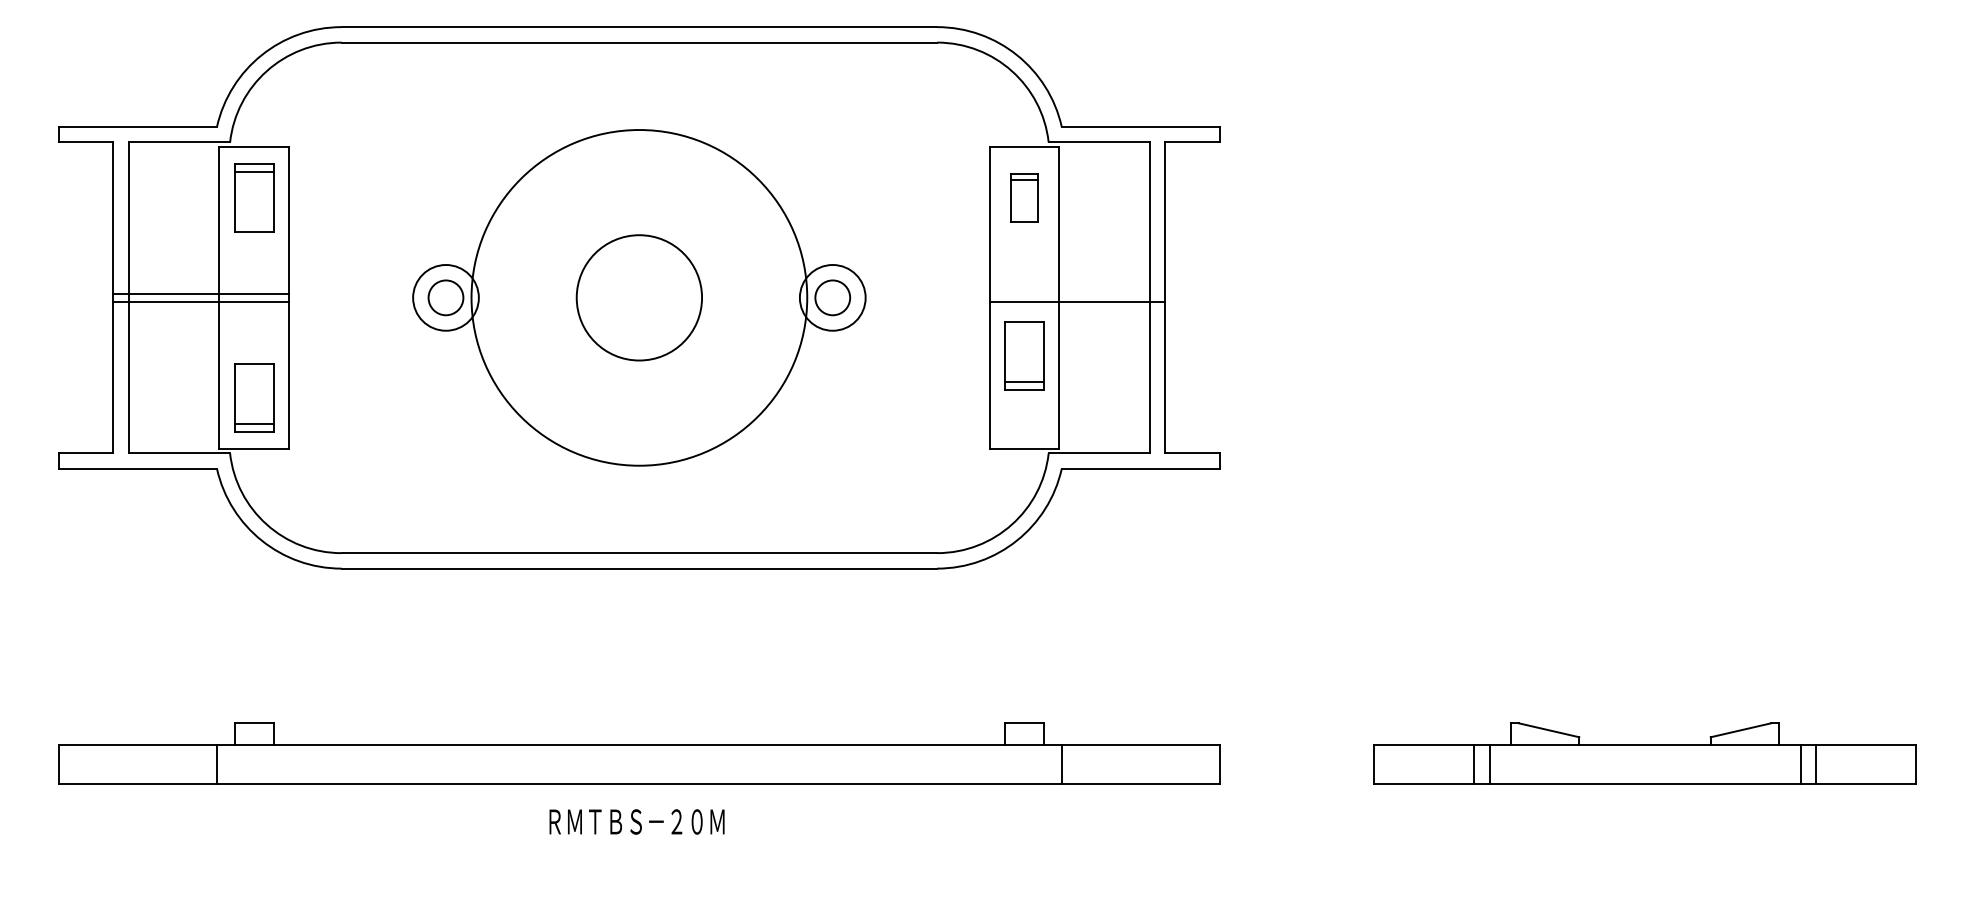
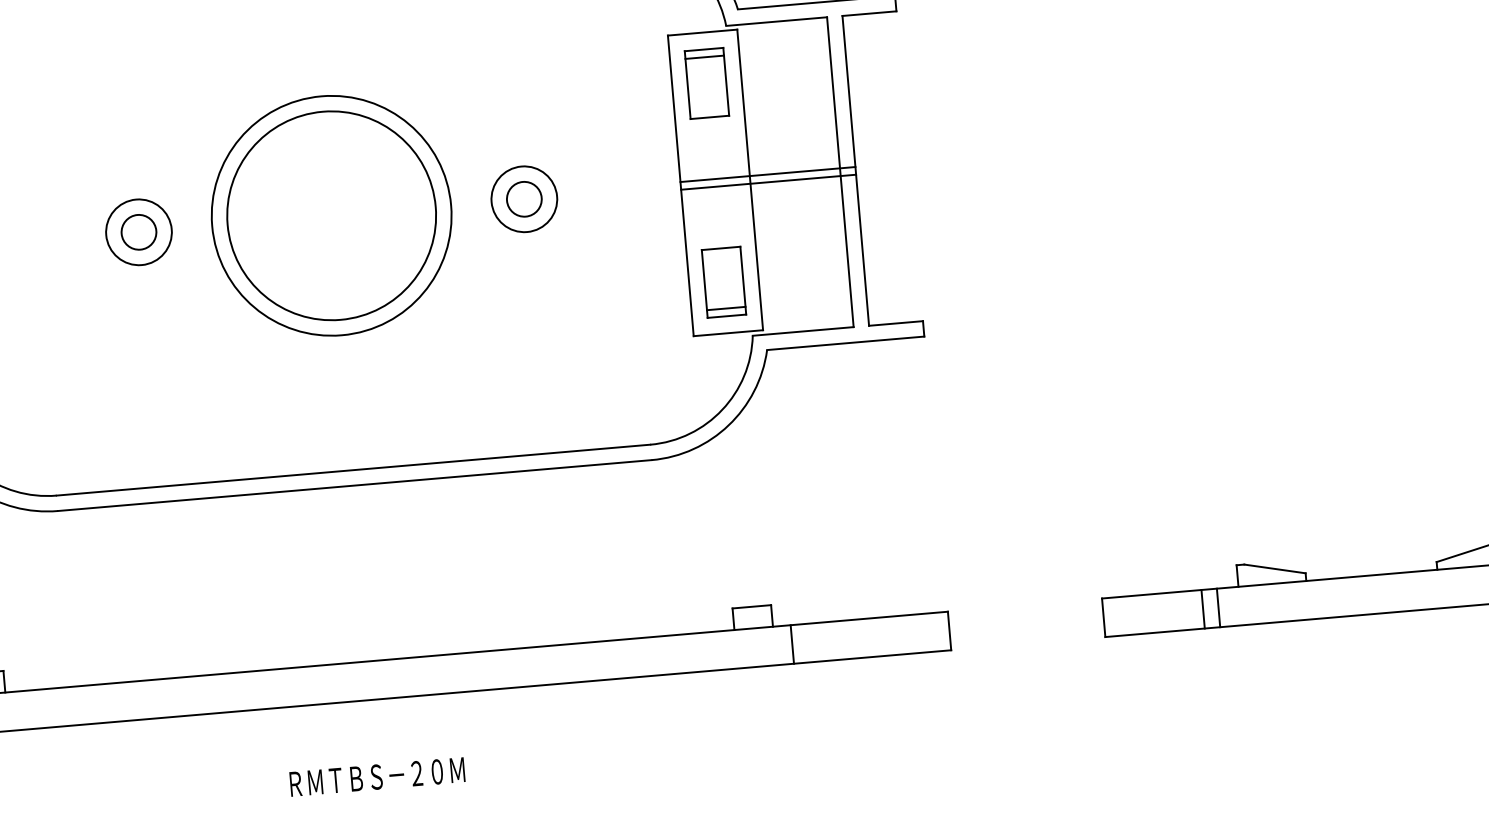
part: (1024, 197) -> (706, 82), size x1.43
line: (1077, 294) -> (767, 175), added
circle: (638, 297) -> (330, 215), size x1.67
circle: (639, 297) -> (331, 215), size x0.71
part: (1024, 355) -> (723, 282), moved
text: (636, 821) -> (376, 776), moved

